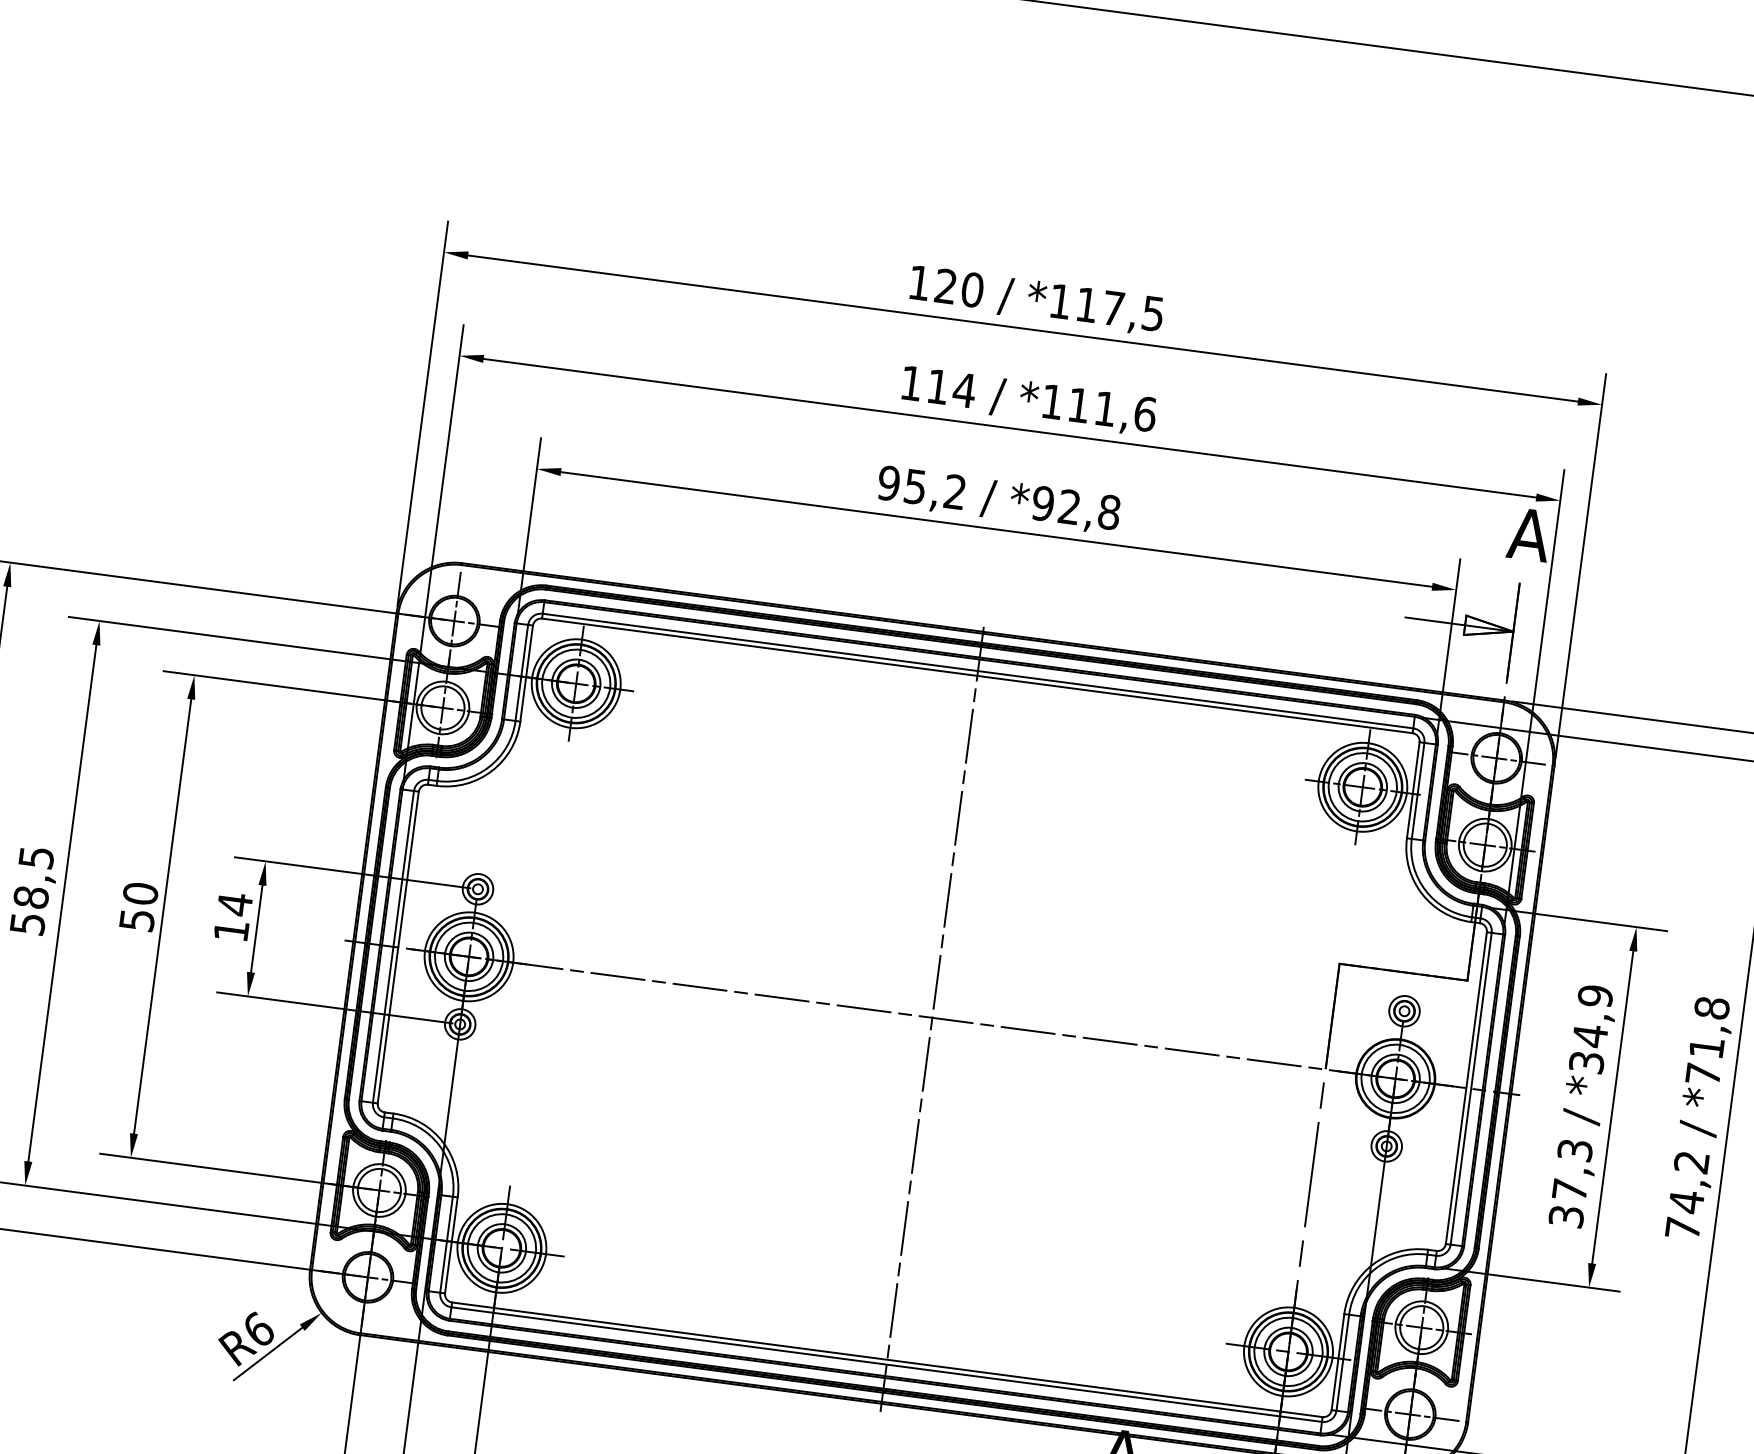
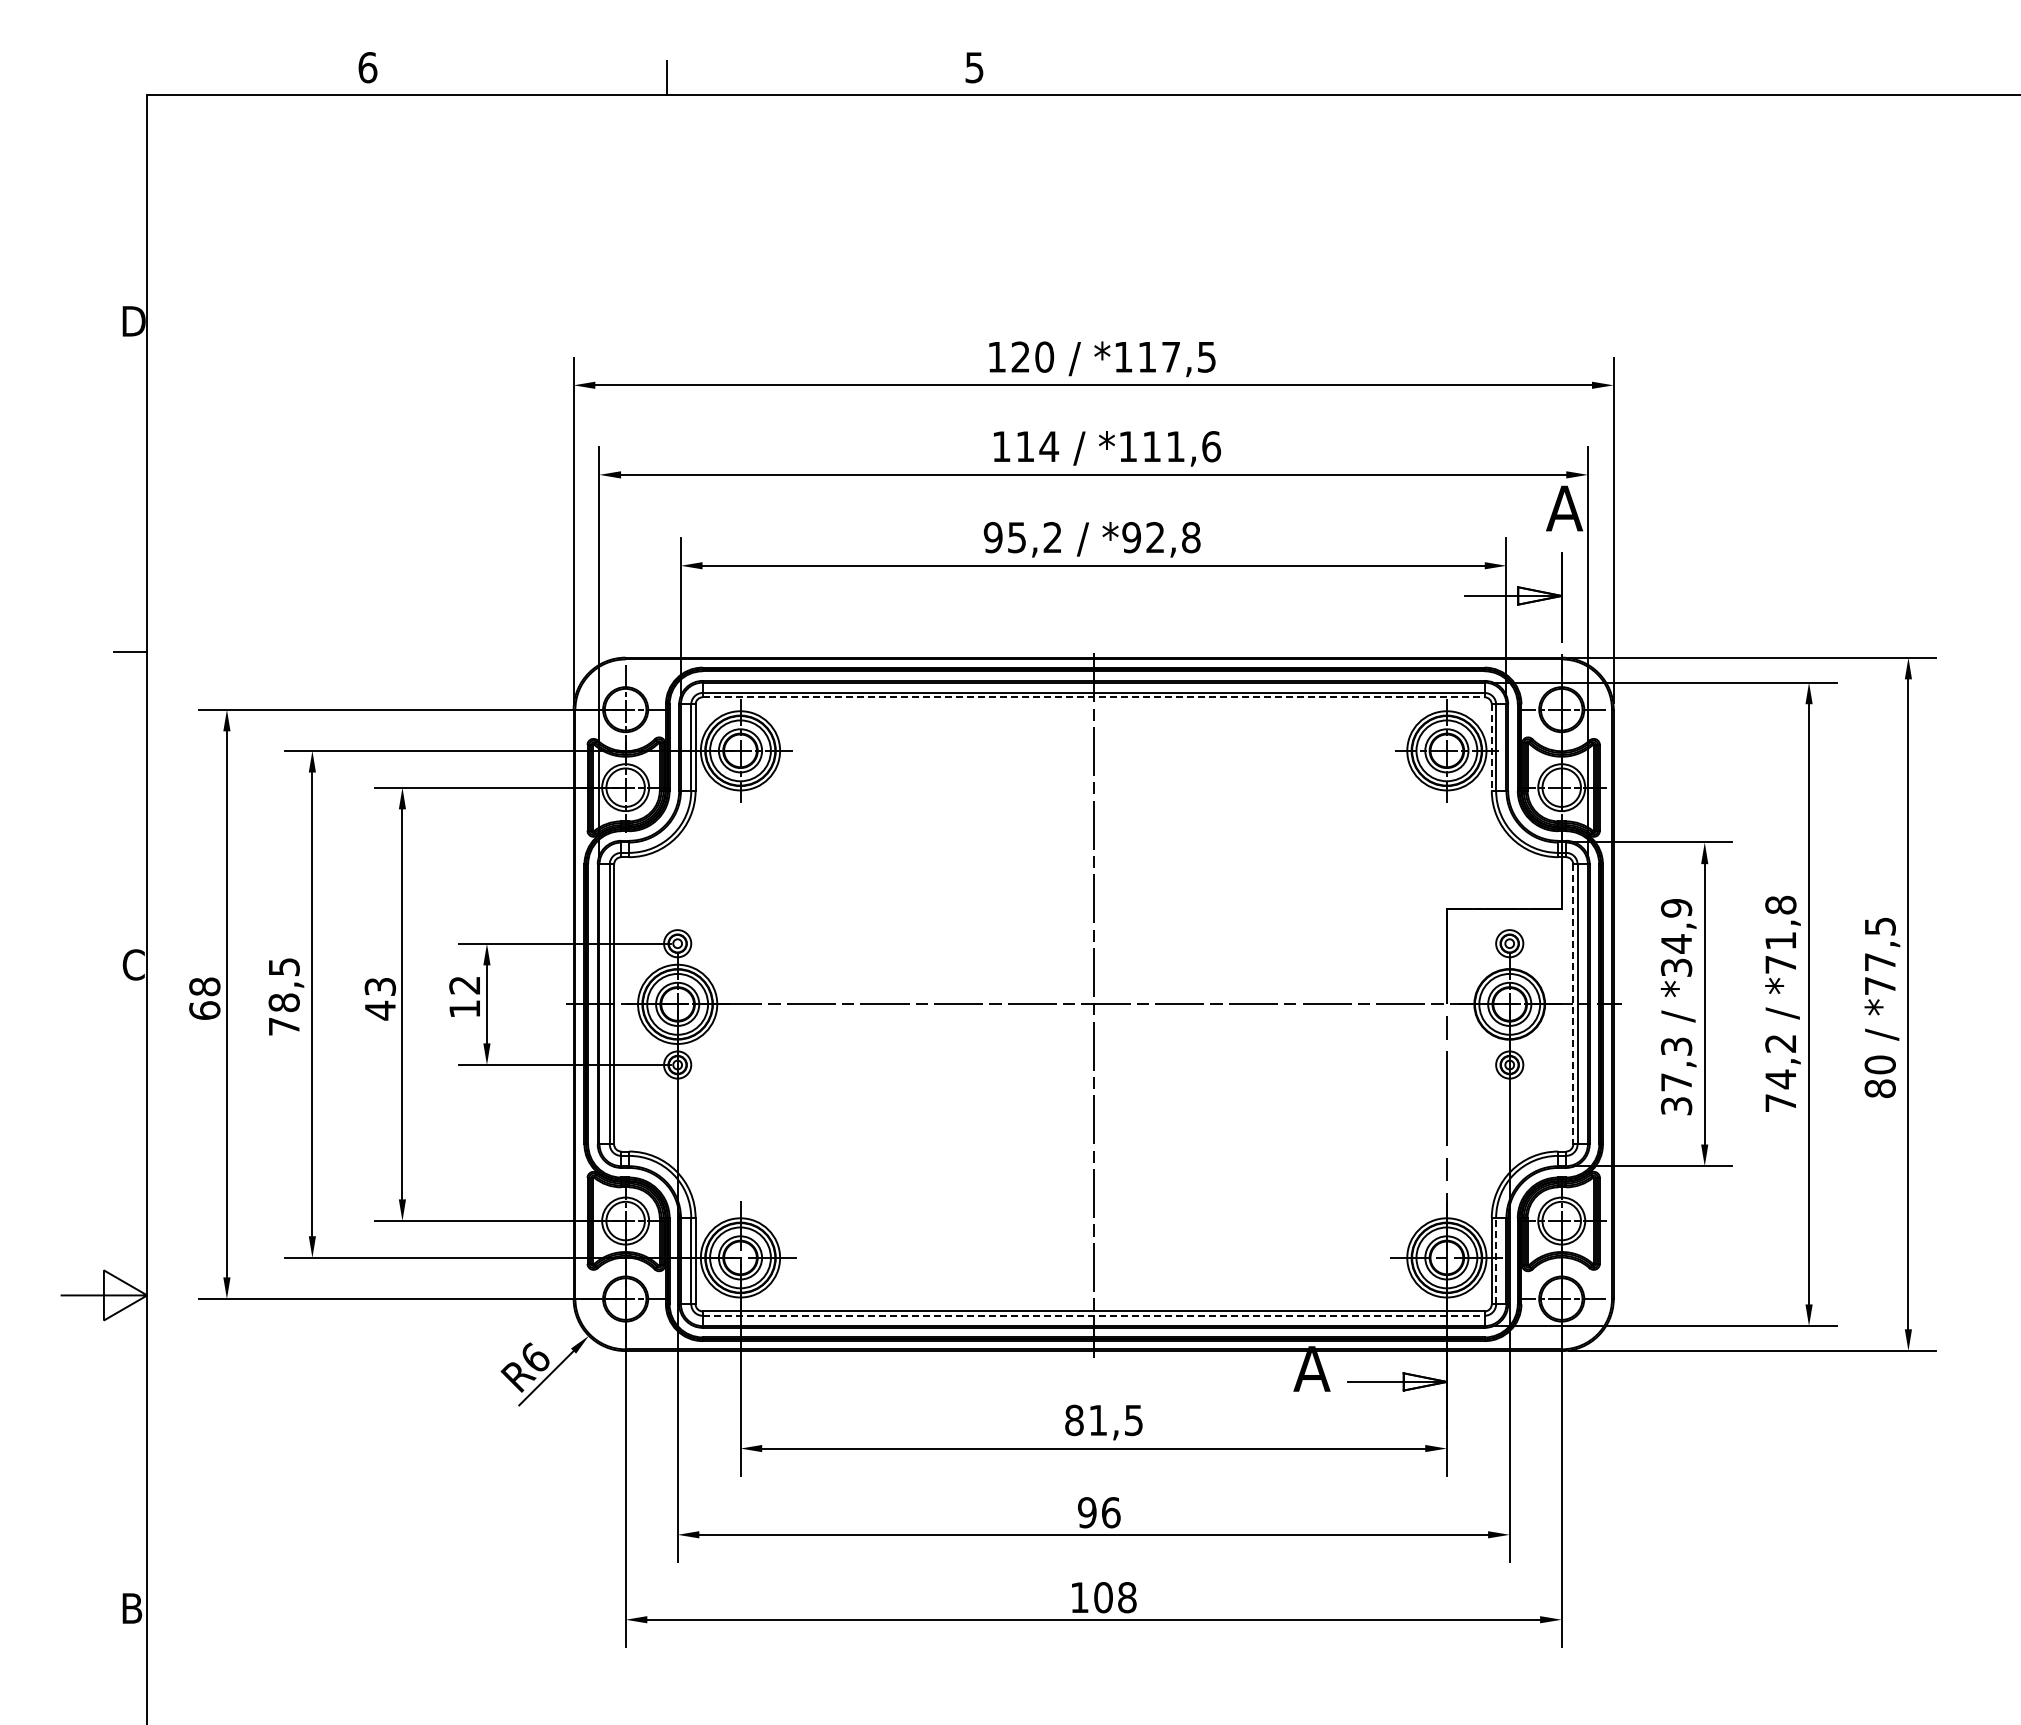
line: (977, 676) -> (1093, 697), solid -> dashed
line: (1412, 791) -> (1491, 748), solid -> dashed
text: (234, 904) -> (464, 985), 14 -> 12
text: (139, 906) -> (380, 998), 50 -> 43
text: (28, 923) -> (284, 1026), 58,5 -> 78,5
line: (1466, 1088) -> (1573, 1004), solid -> dashed
line: (1343, 1362) -> (1496, 1260), solid -> dashed
line: (886, 1364) -> (1093, 1315), solid -> dashed

